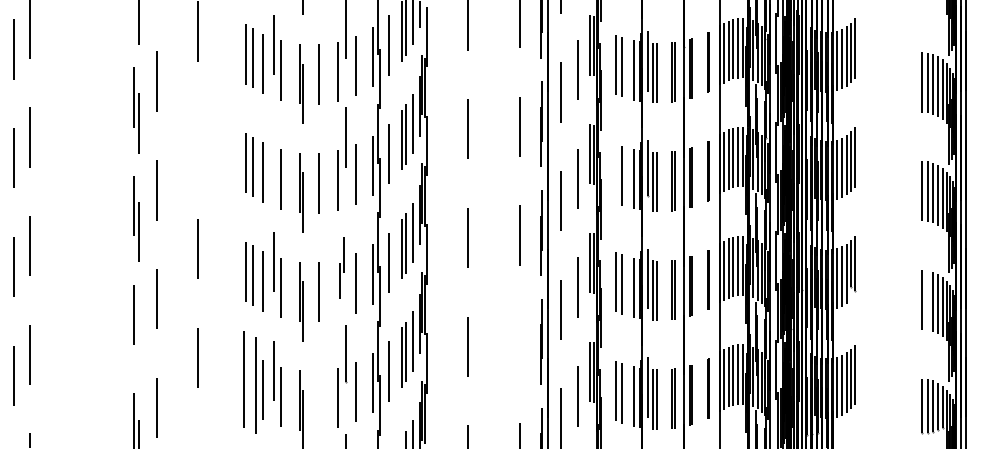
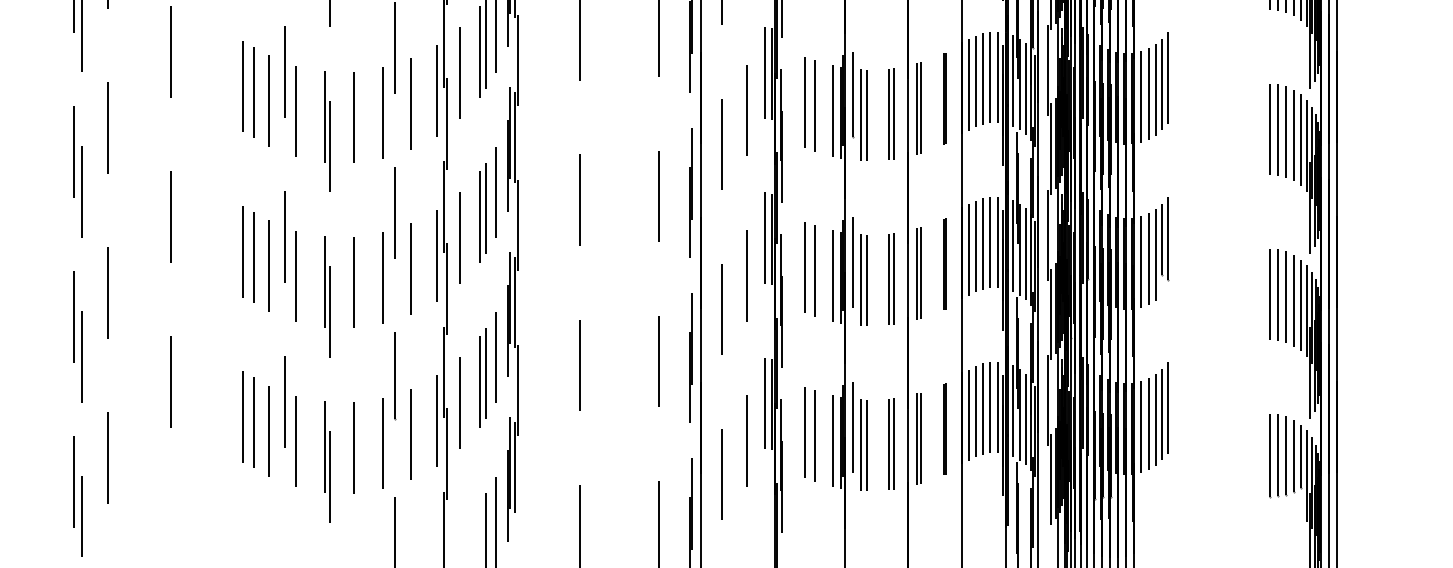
line: (198, 140) -> (171, 52), added
line: (273, 153) -> (285, 72), added
line: (616, 173) -> (805, 102), added
part: (341, 267) -> (388, 245), size x1.67
line: (927, 300) -> (1277, 295), added
line: (139, 340) -> (81, 355), added
line: (520, 344) -> (659, 362), added
part: (249, 382) -> (248, 419), size x0.62
line: (318, 400) -> (353, 447), added

